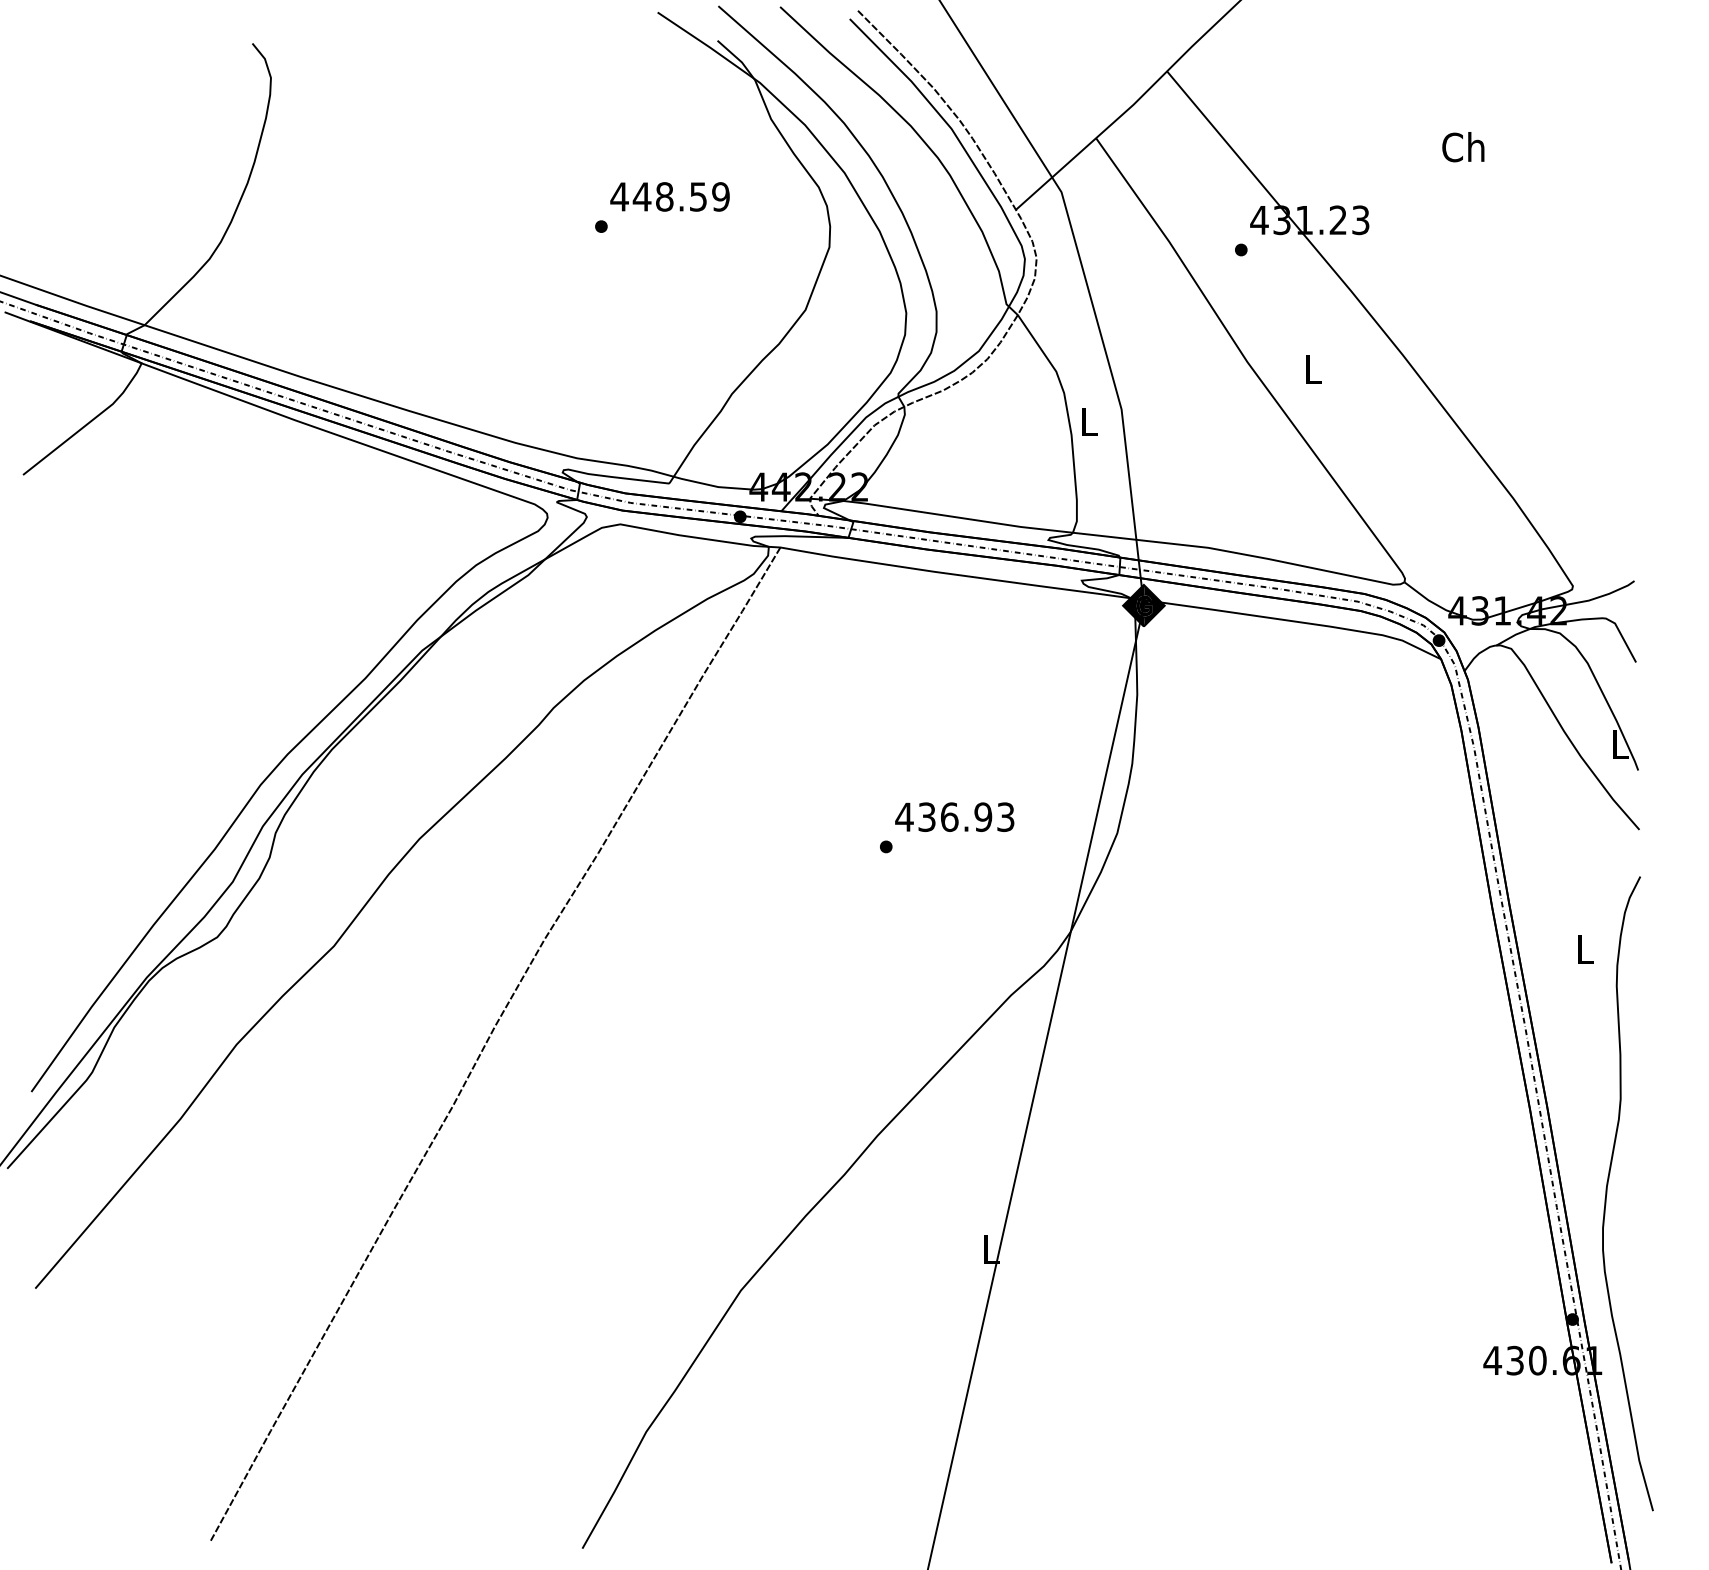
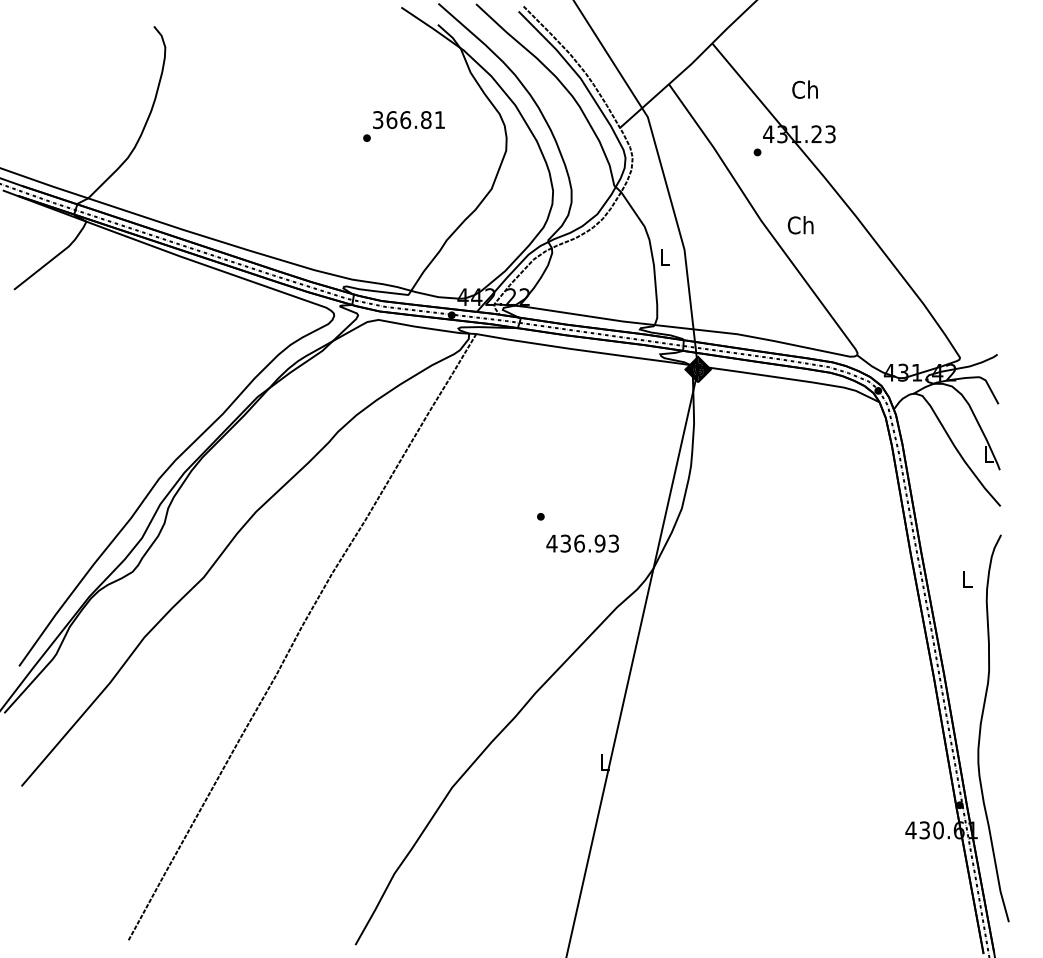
text: (1462, 146) -> (804, 89), moved
text: (669, 197) -> (408, 120), 448.59 -> 366.81
text: (1311, 369) -> (800, 225), L -> Ch
text: (954, 816) -> (582, 543), moved

